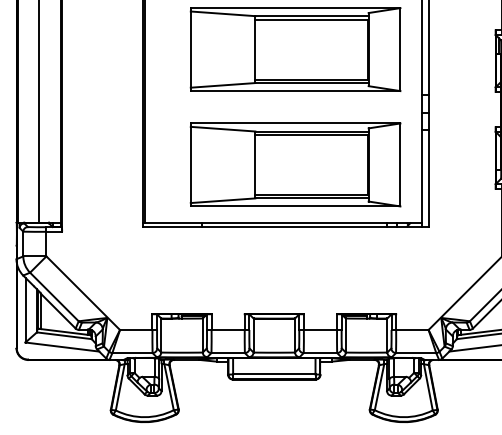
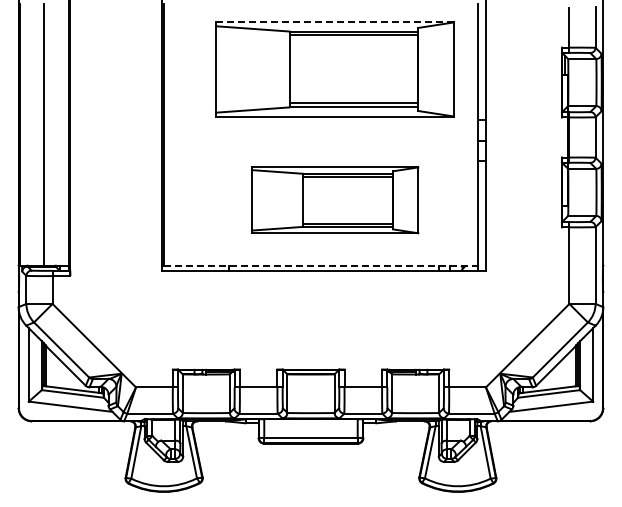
line: (295, 8) -> (335, 22), solid -> dashed
part: (295, 165) -> (334, 200), size x0.7
line: (282, 222) -> (320, 265), solid -> dashed

